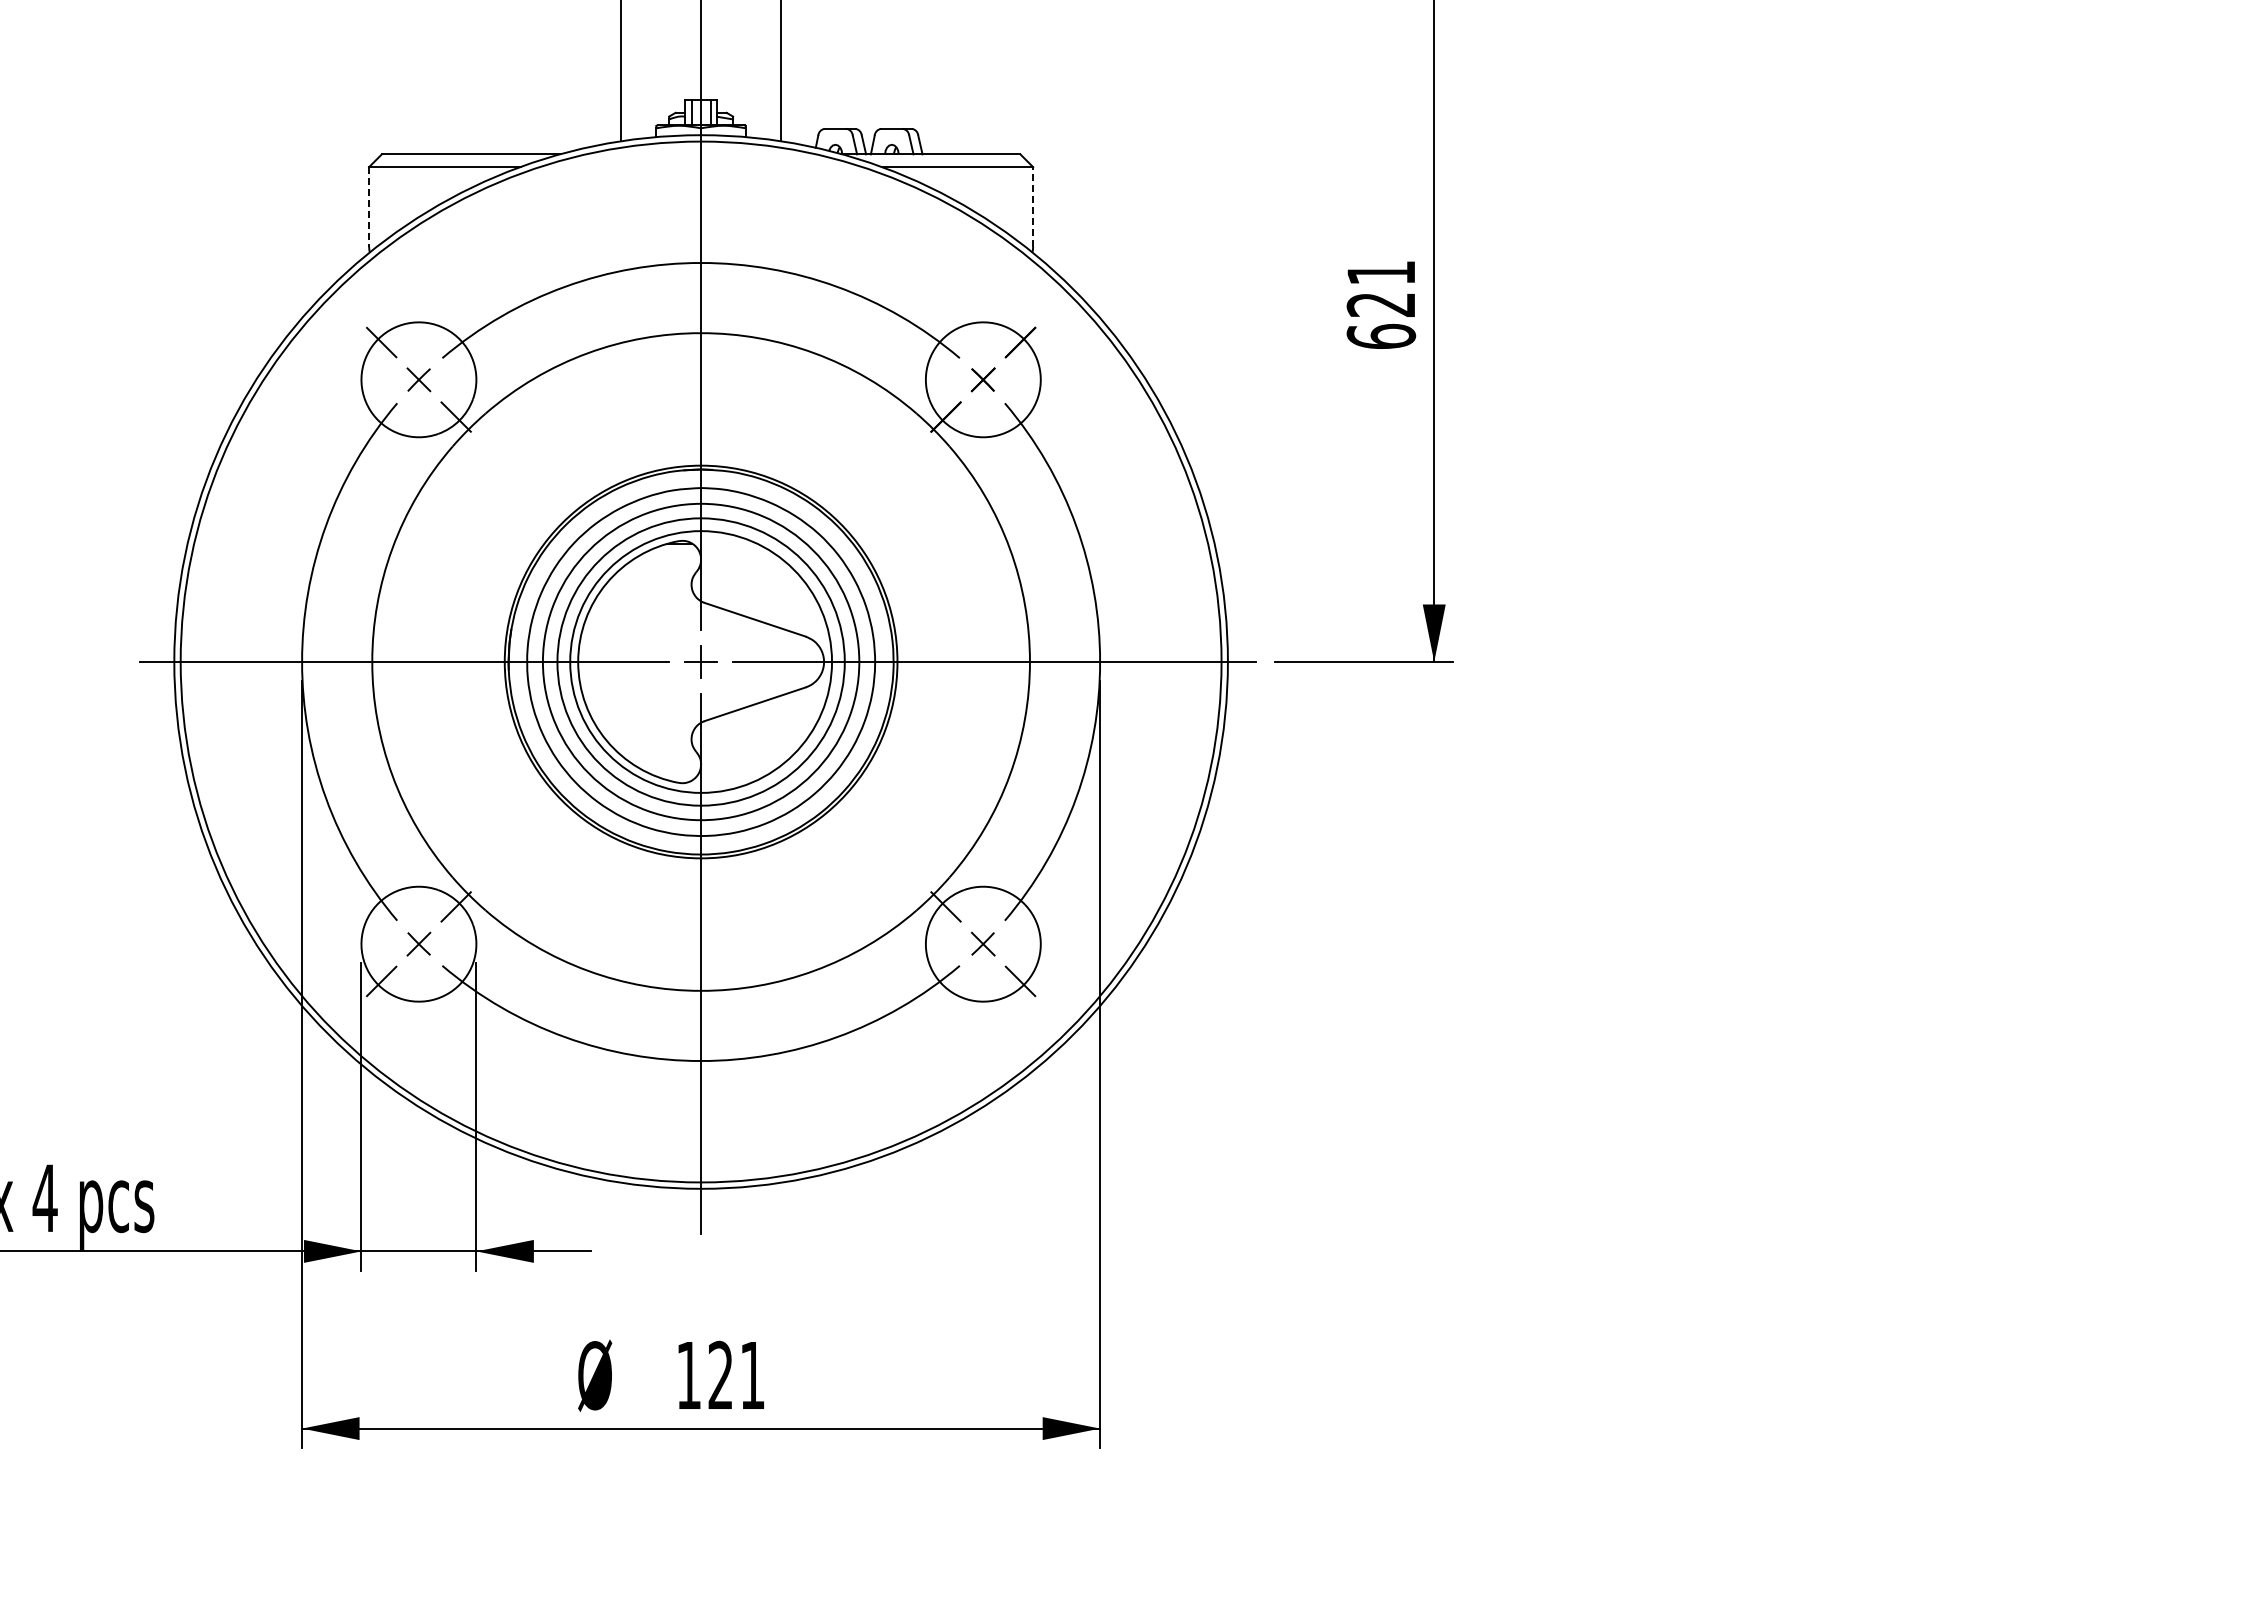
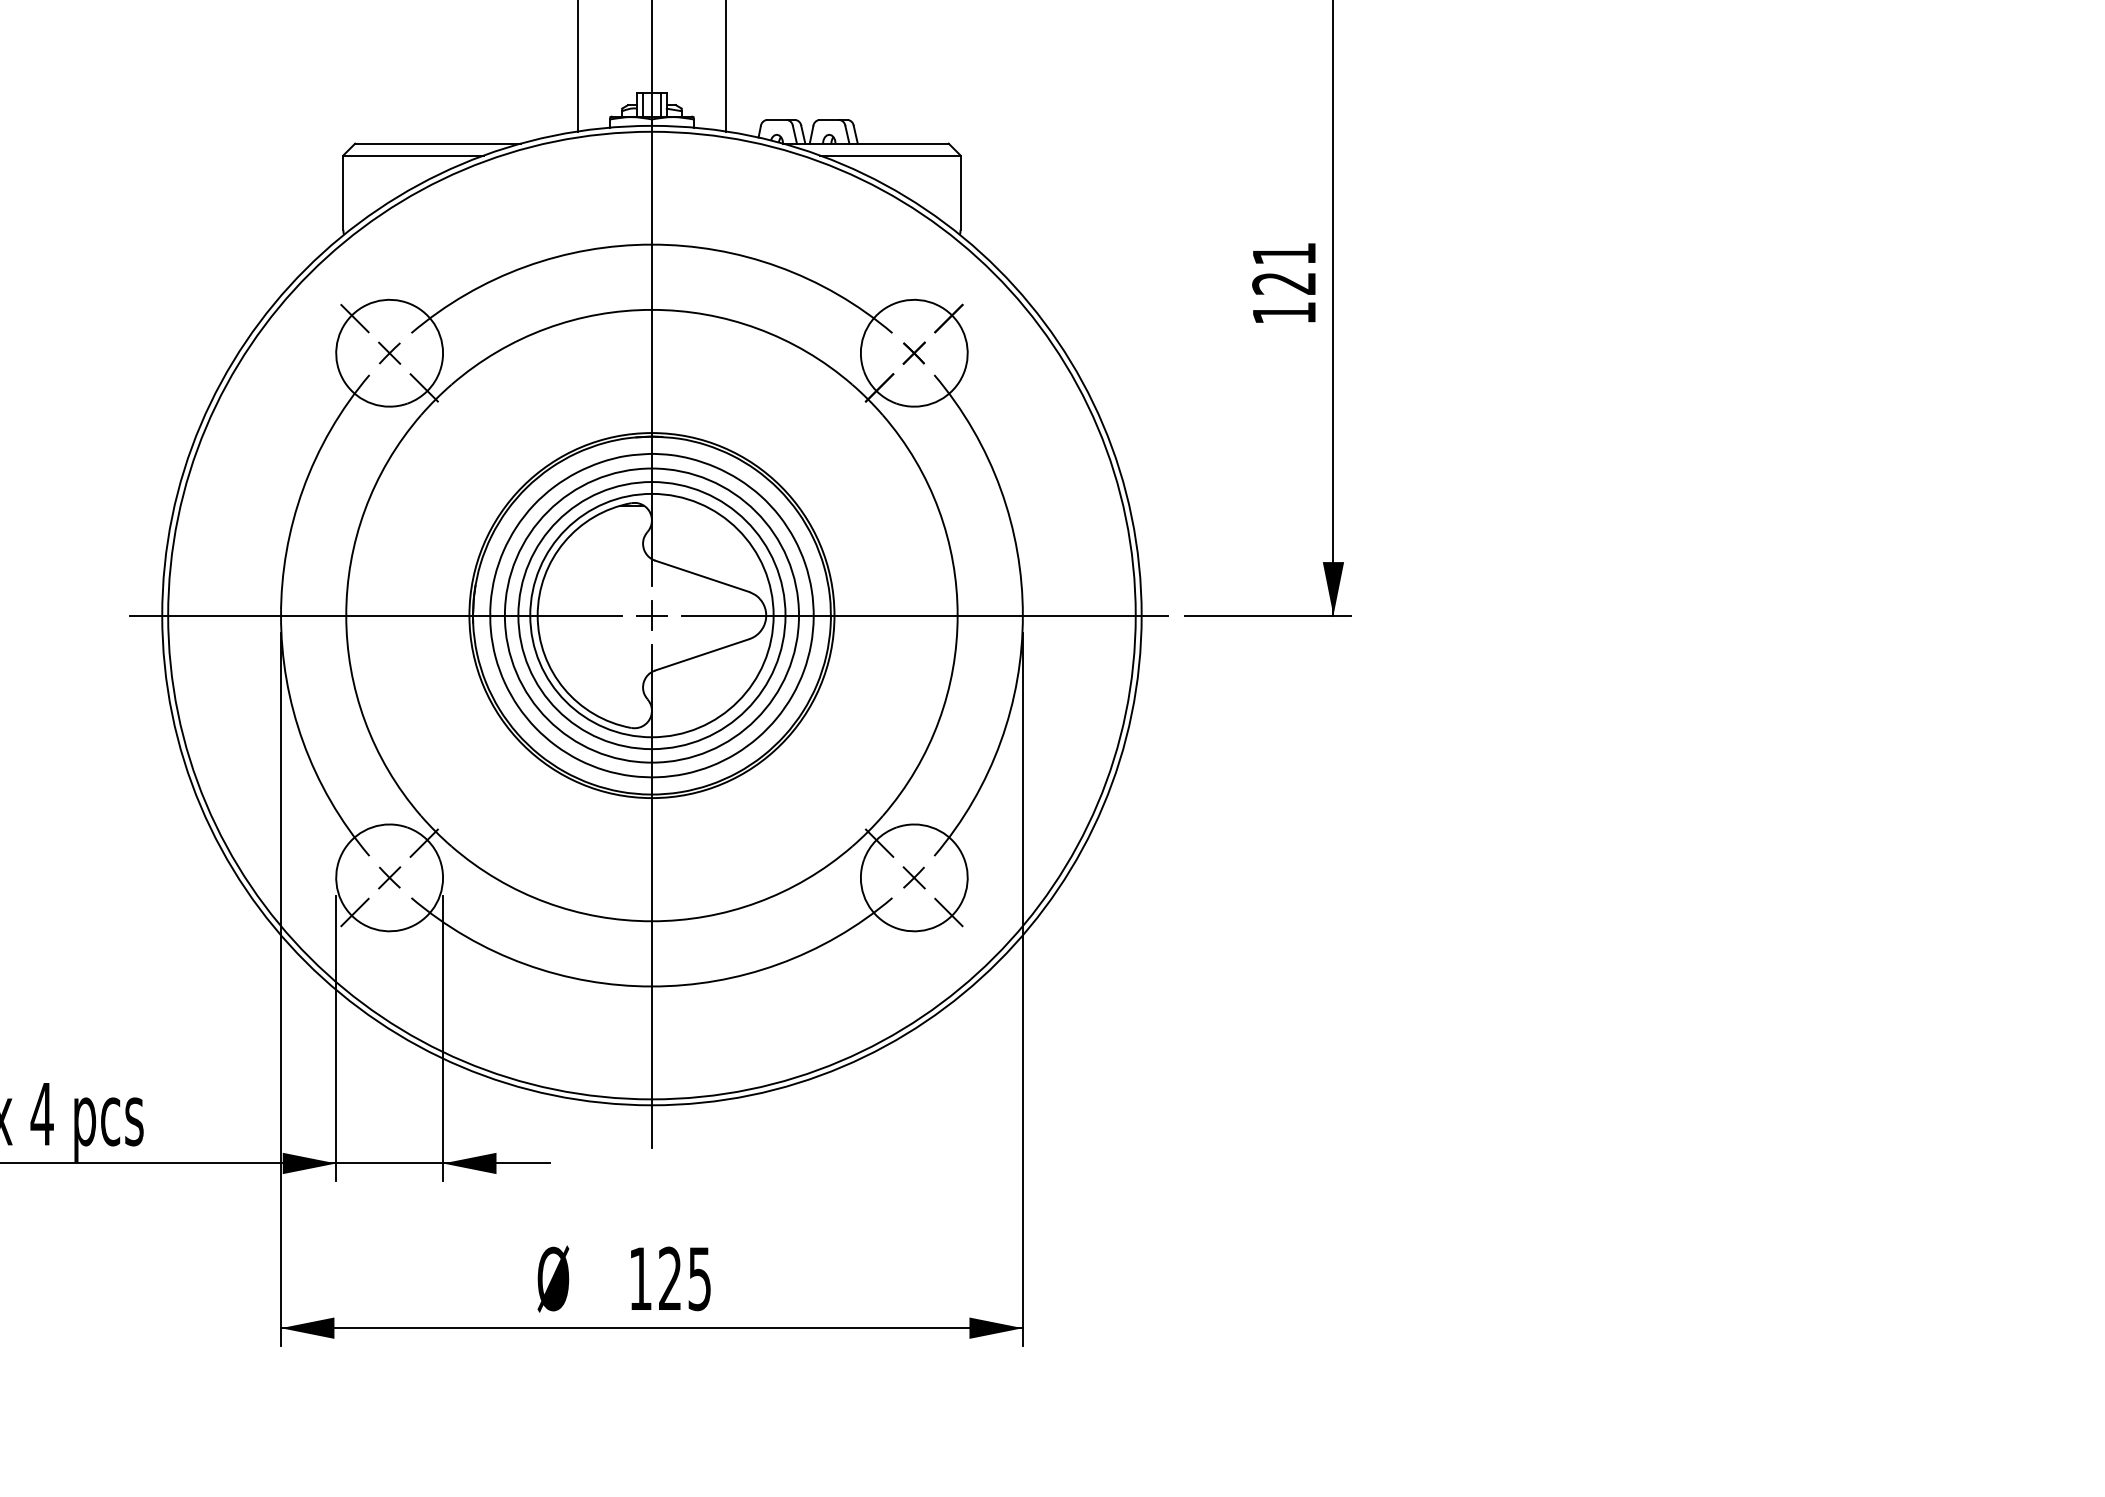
line: (369, 207) -> (343, 193), dashed -> solid
line: (1033, 207) -> (960, 193), dashed -> solid
text: (1381, 335) -> (1284, 312), 621 -> 121
text: (752, 1376) -> (699, 1279), 121 -> 125

